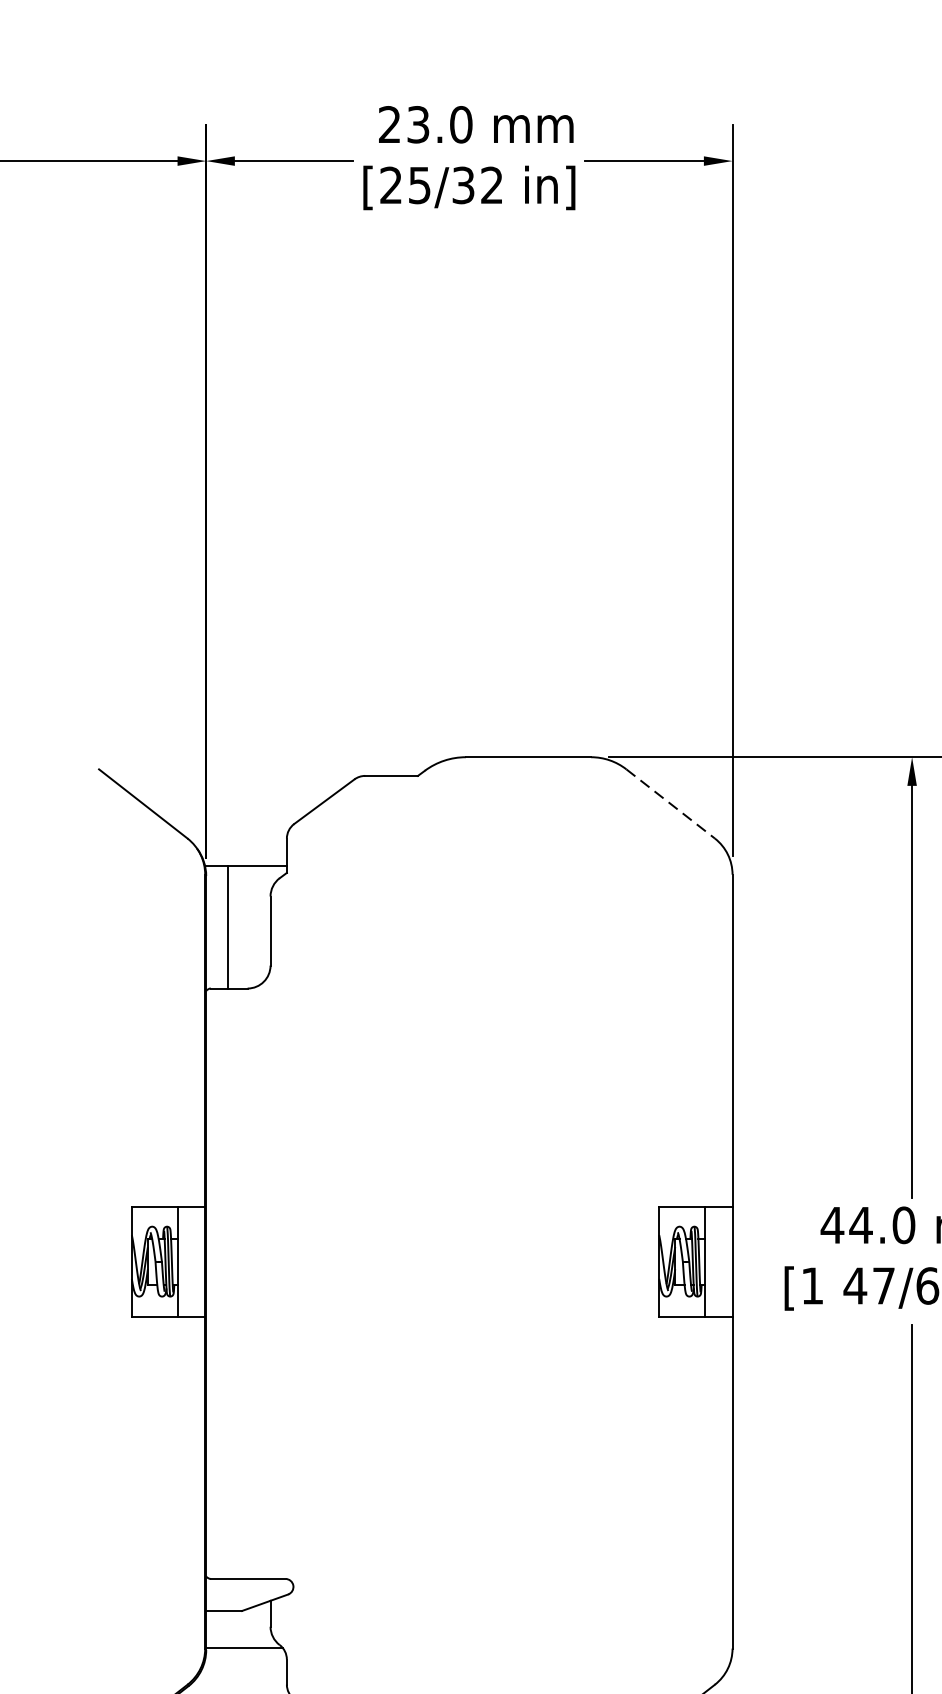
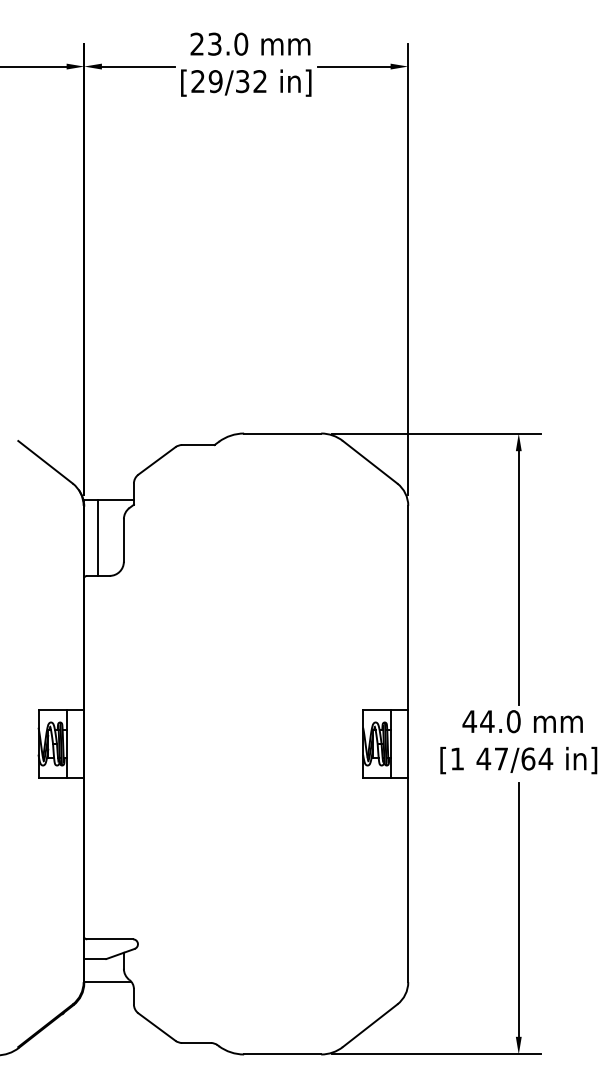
text: (419, 185) -> (215, 81), [25/32 -> [29/32
line: (671, 804) -> (370, 462), dashed -> solid

